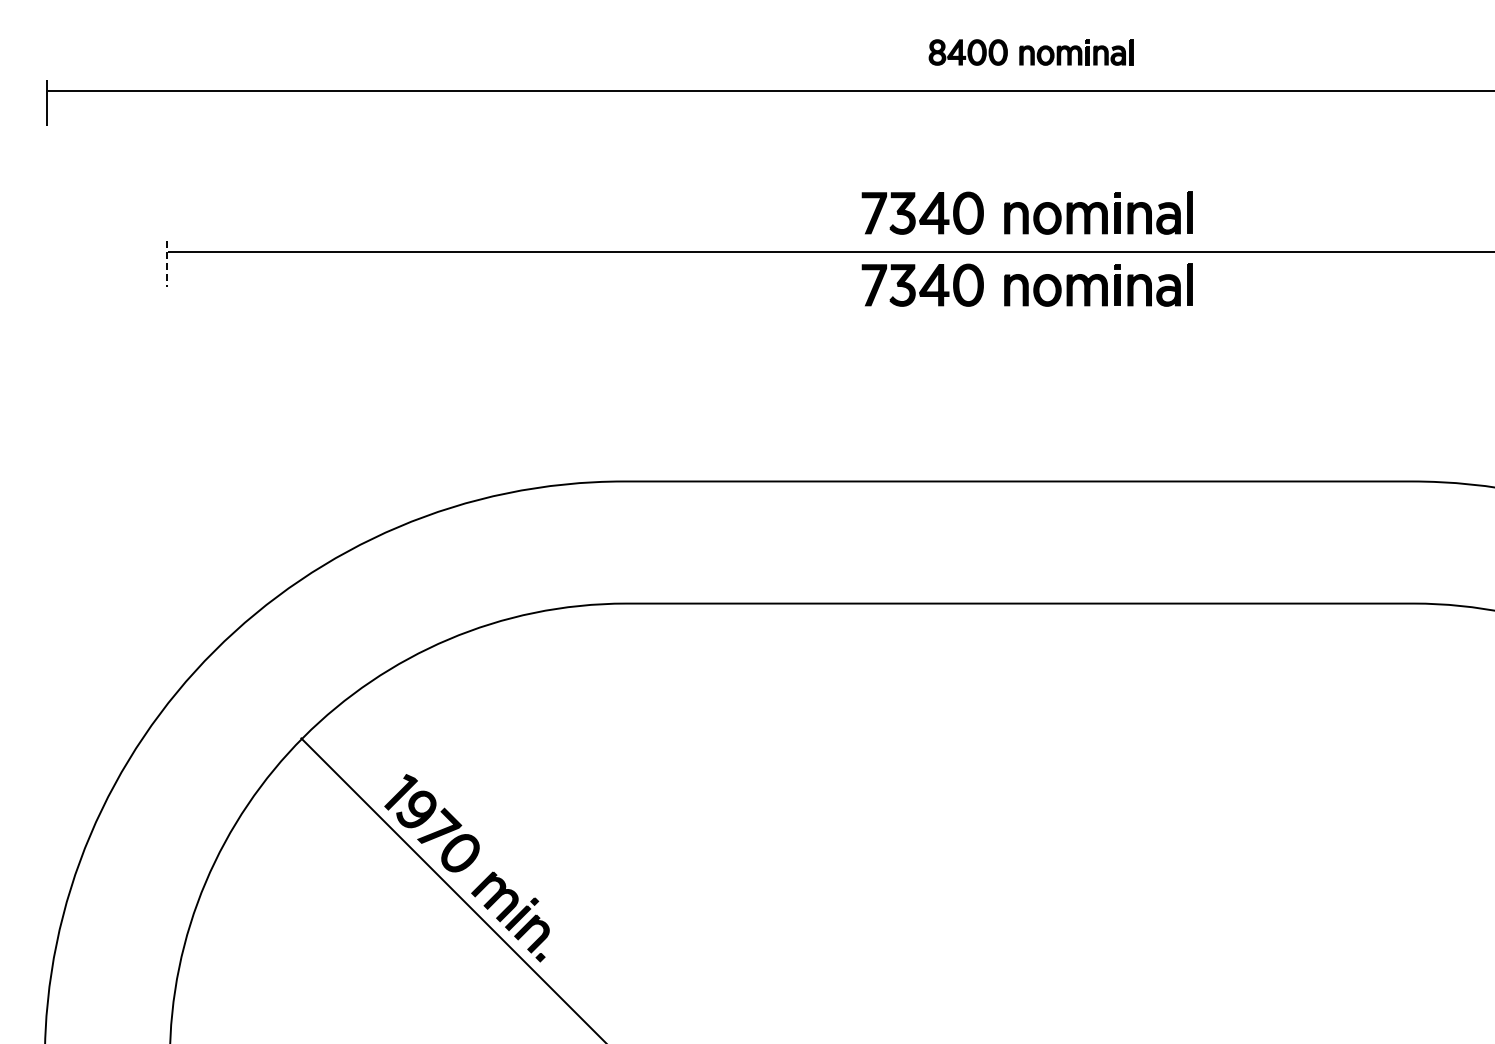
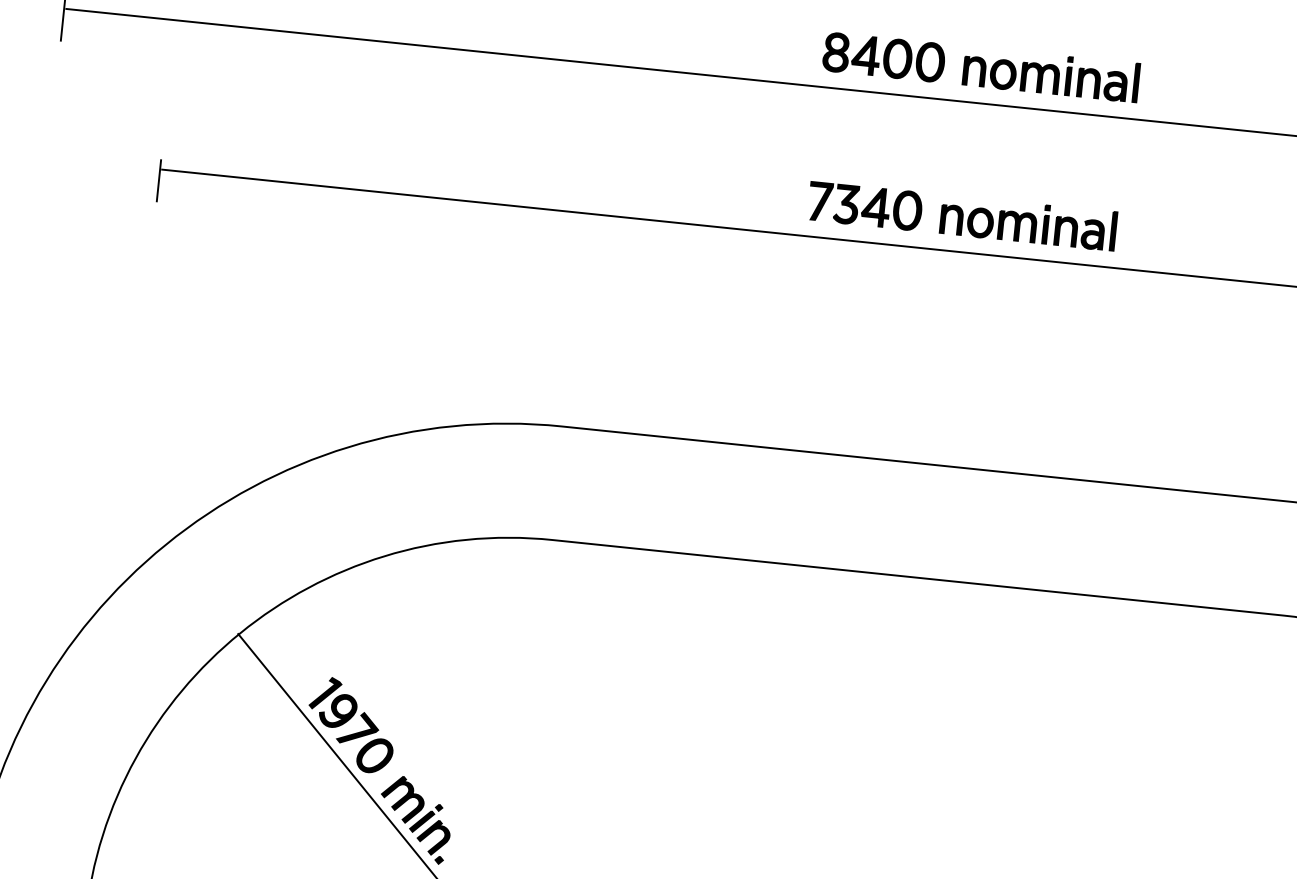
part: (1030, 52) -> (980, 67), size x1.67
line: (166, 264) -> (158, 181), dashed -> solid
part: (1026, 284) -> (954, 282), removed

